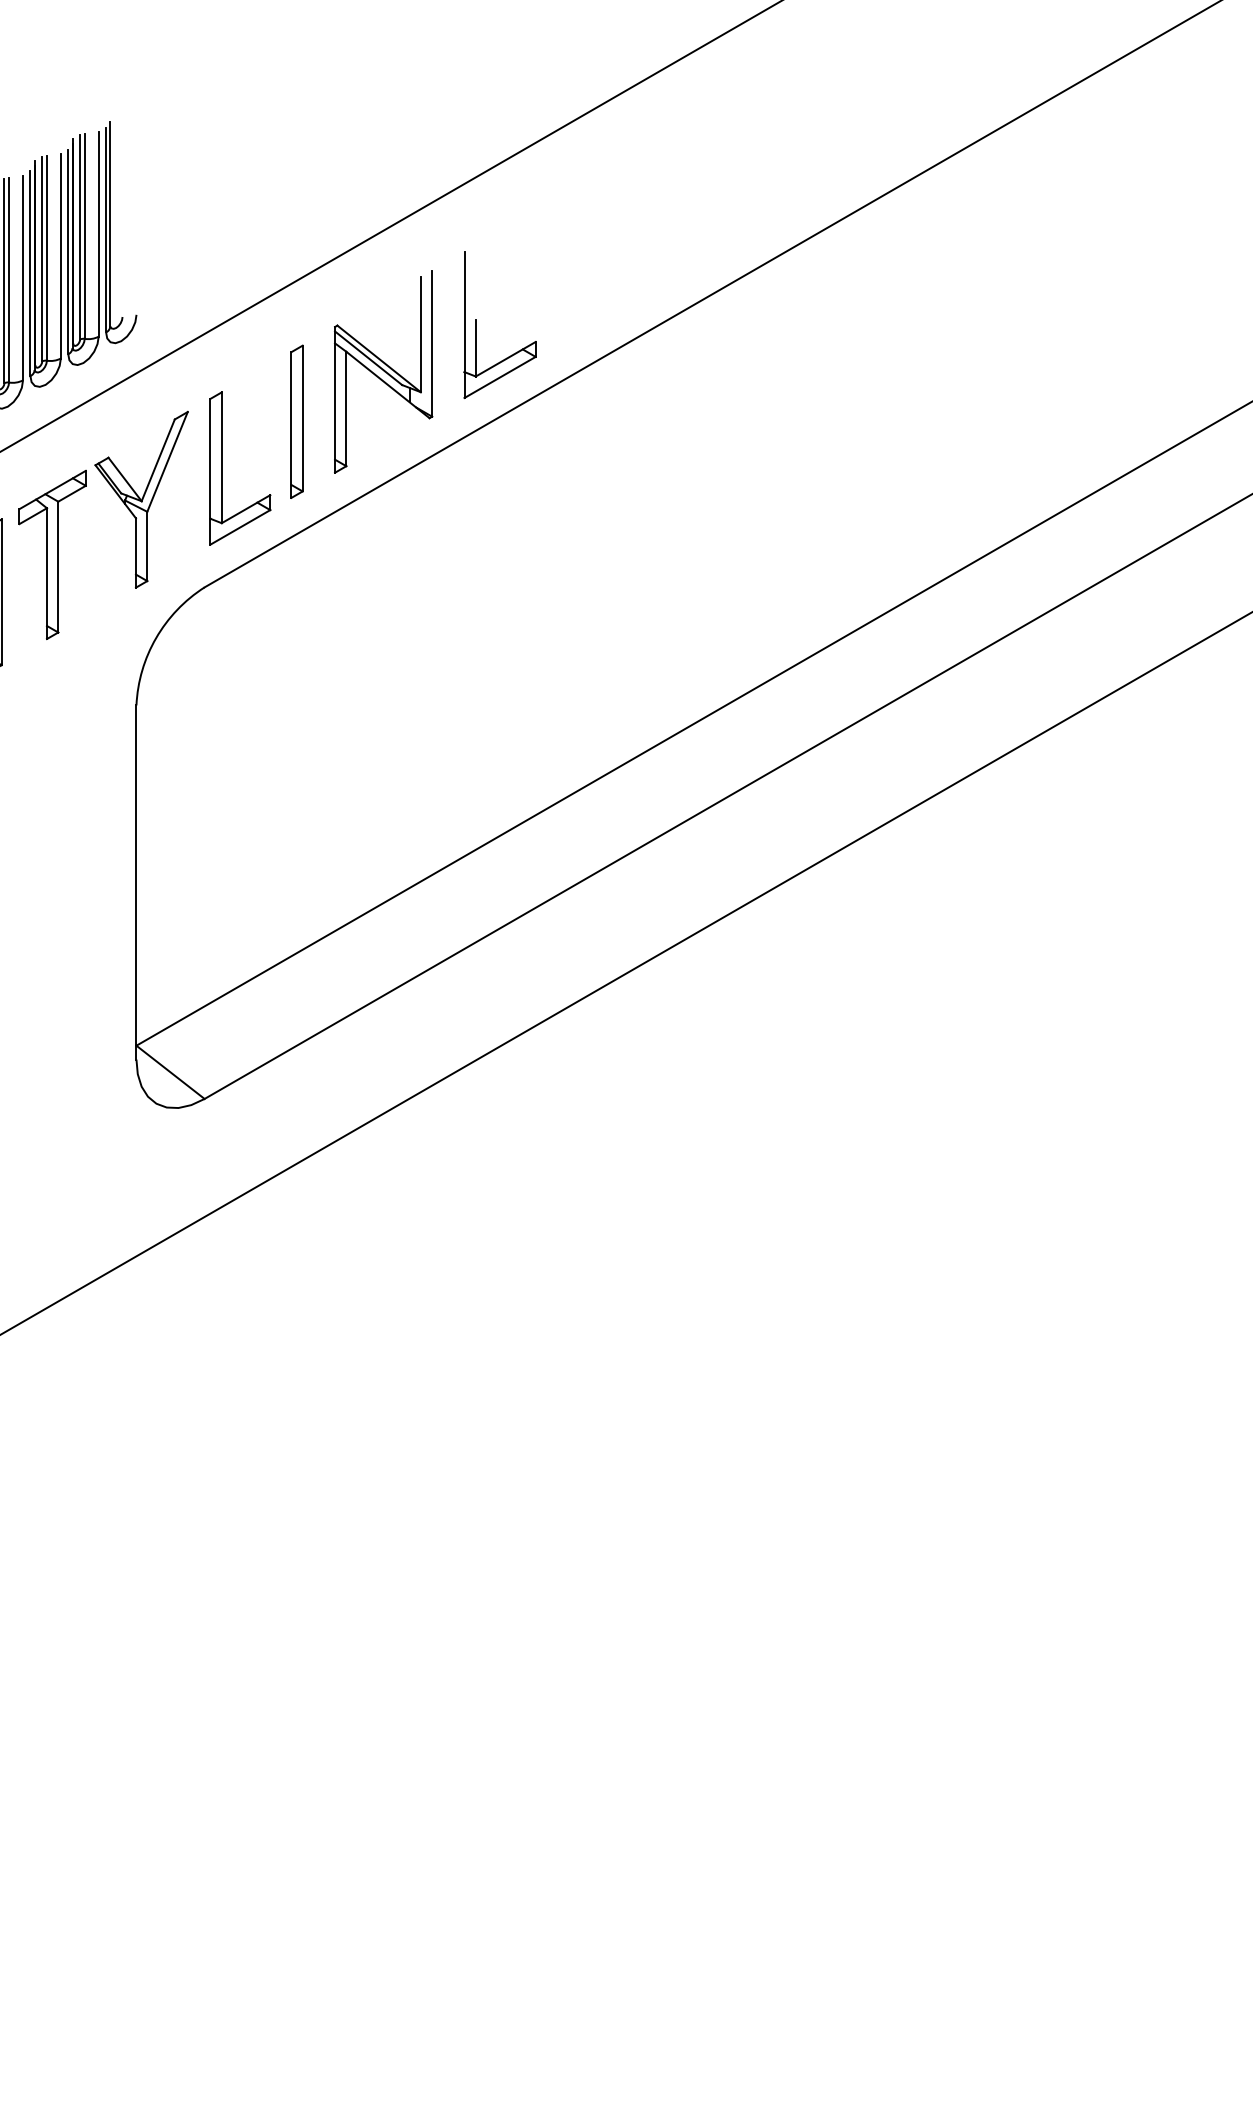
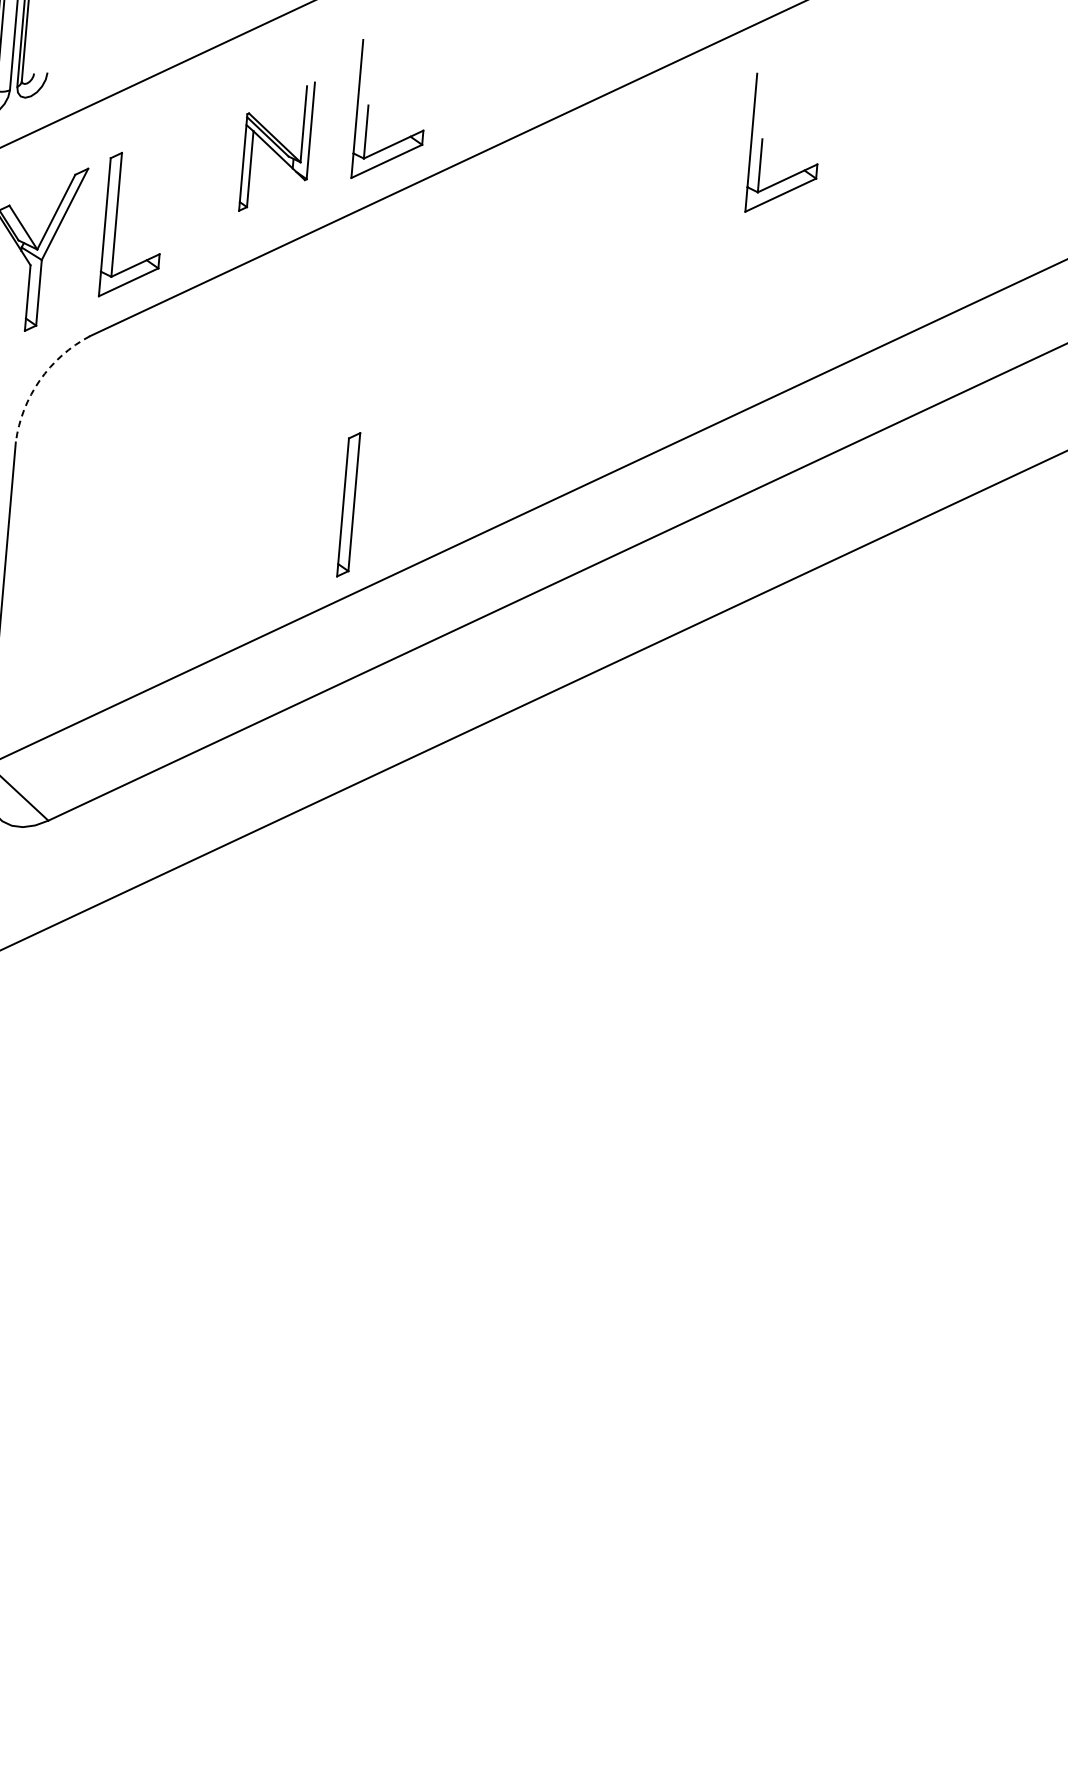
part: (892, 325) -> (762, 144), added
part: (383, 371) -> (276, 146), size x0.7
part: (296, 421) -> (348, 504), moved
arc: (156, 638) -> (40, 380), solid -> dashed

